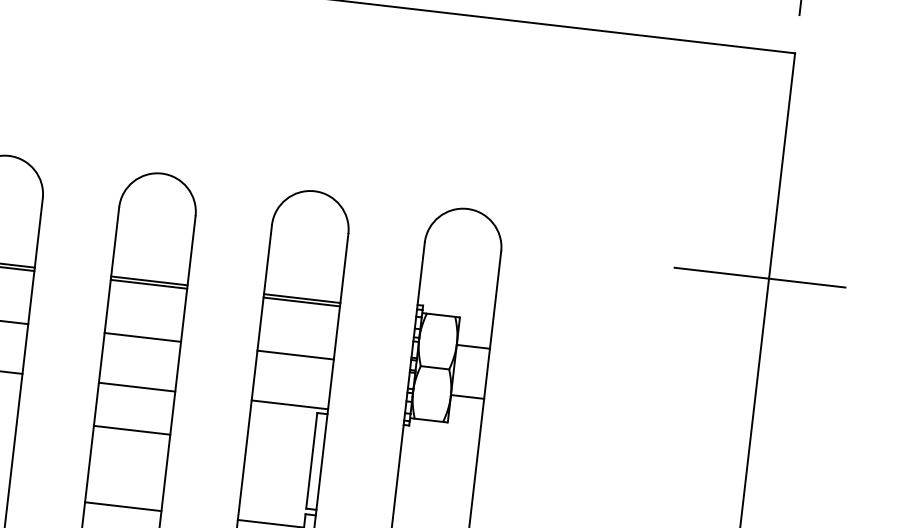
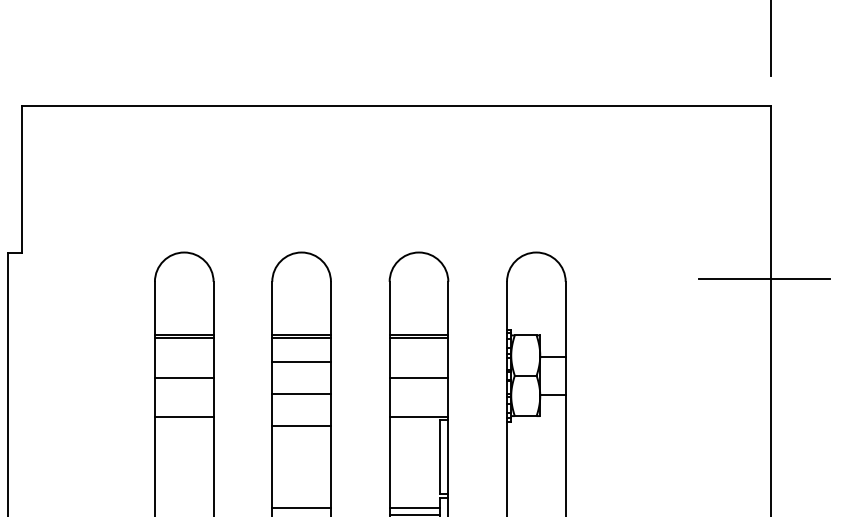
line: (142, 337) -> (301, 362), moved
line: (136, 387) -> (301, 393), moved
line: (131, 430) -> (301, 425), moved

